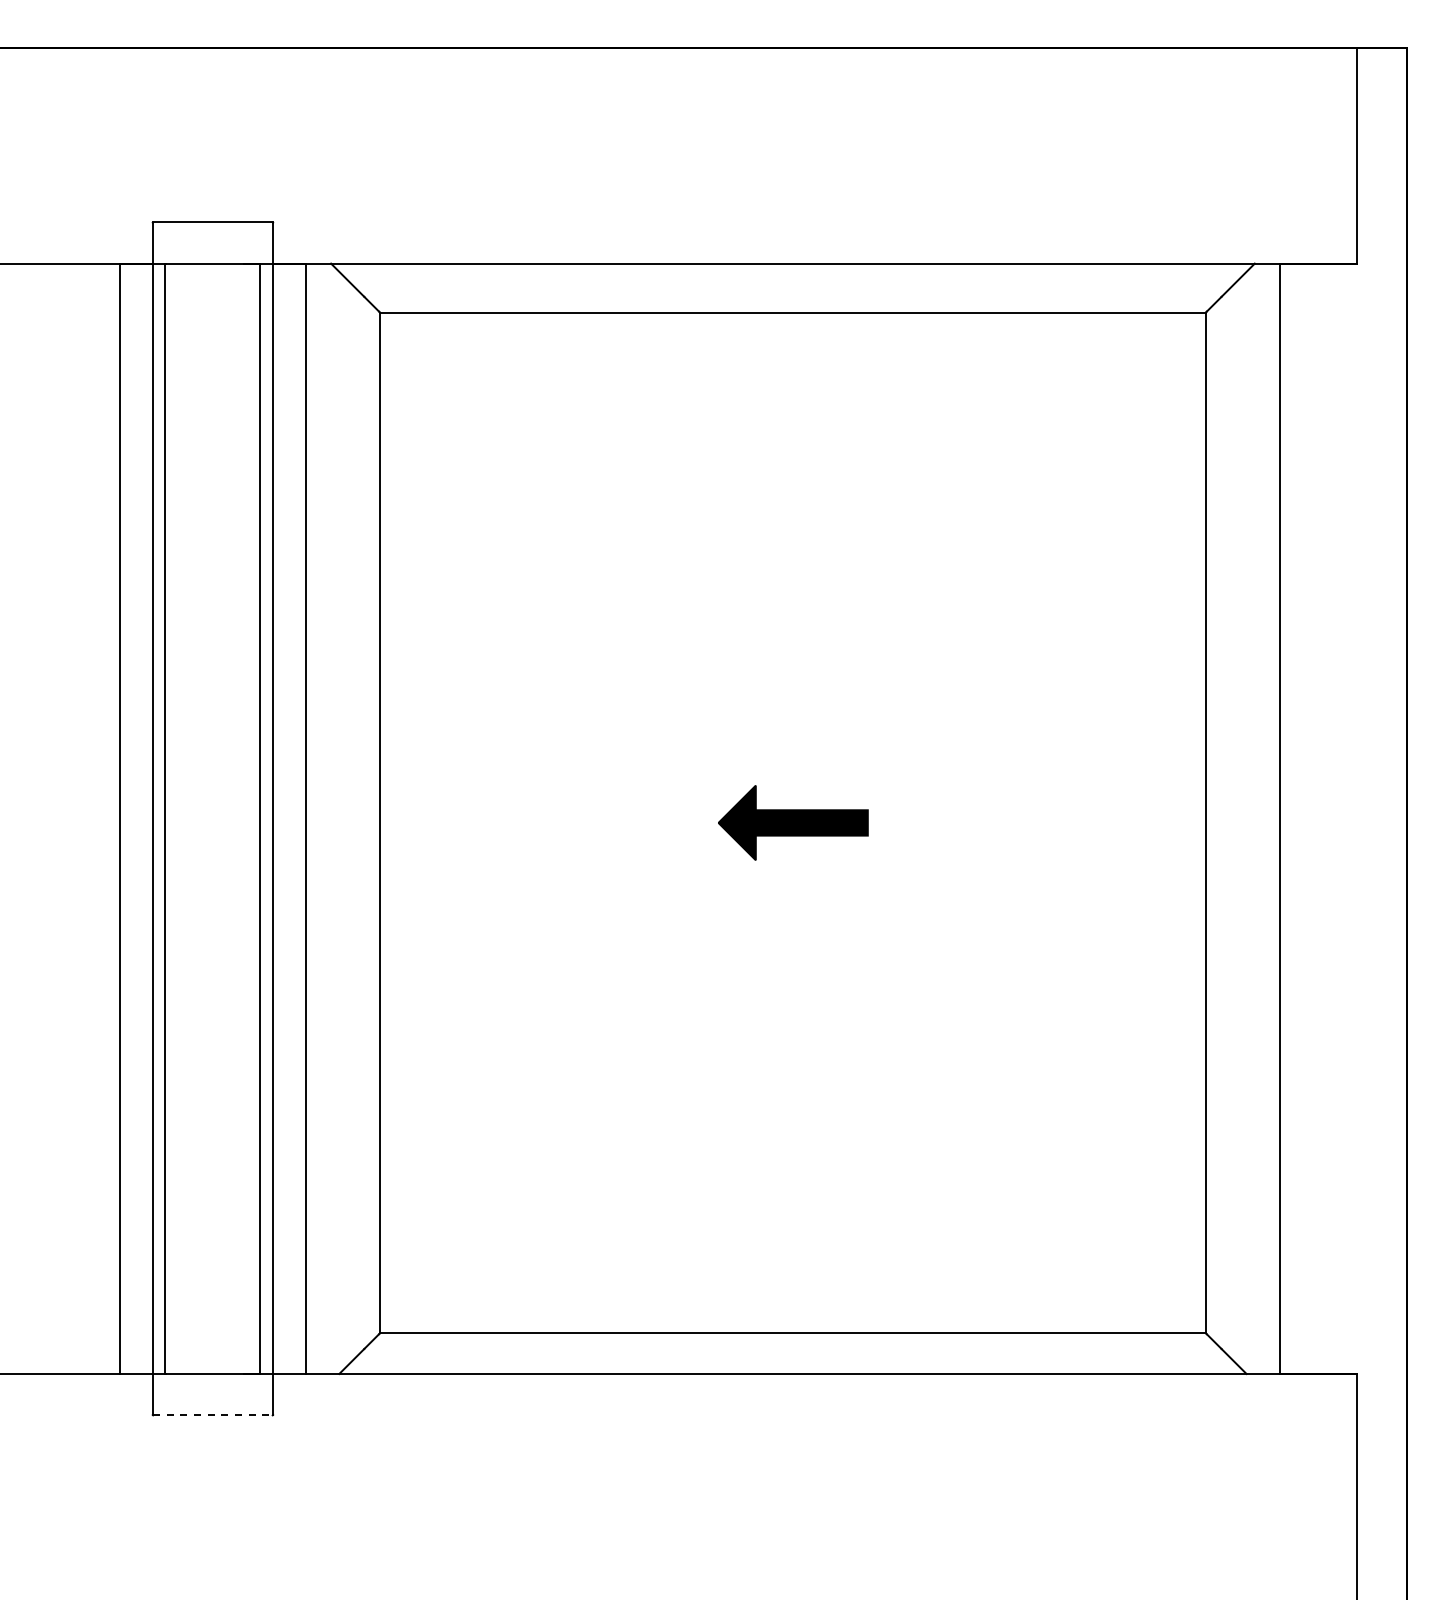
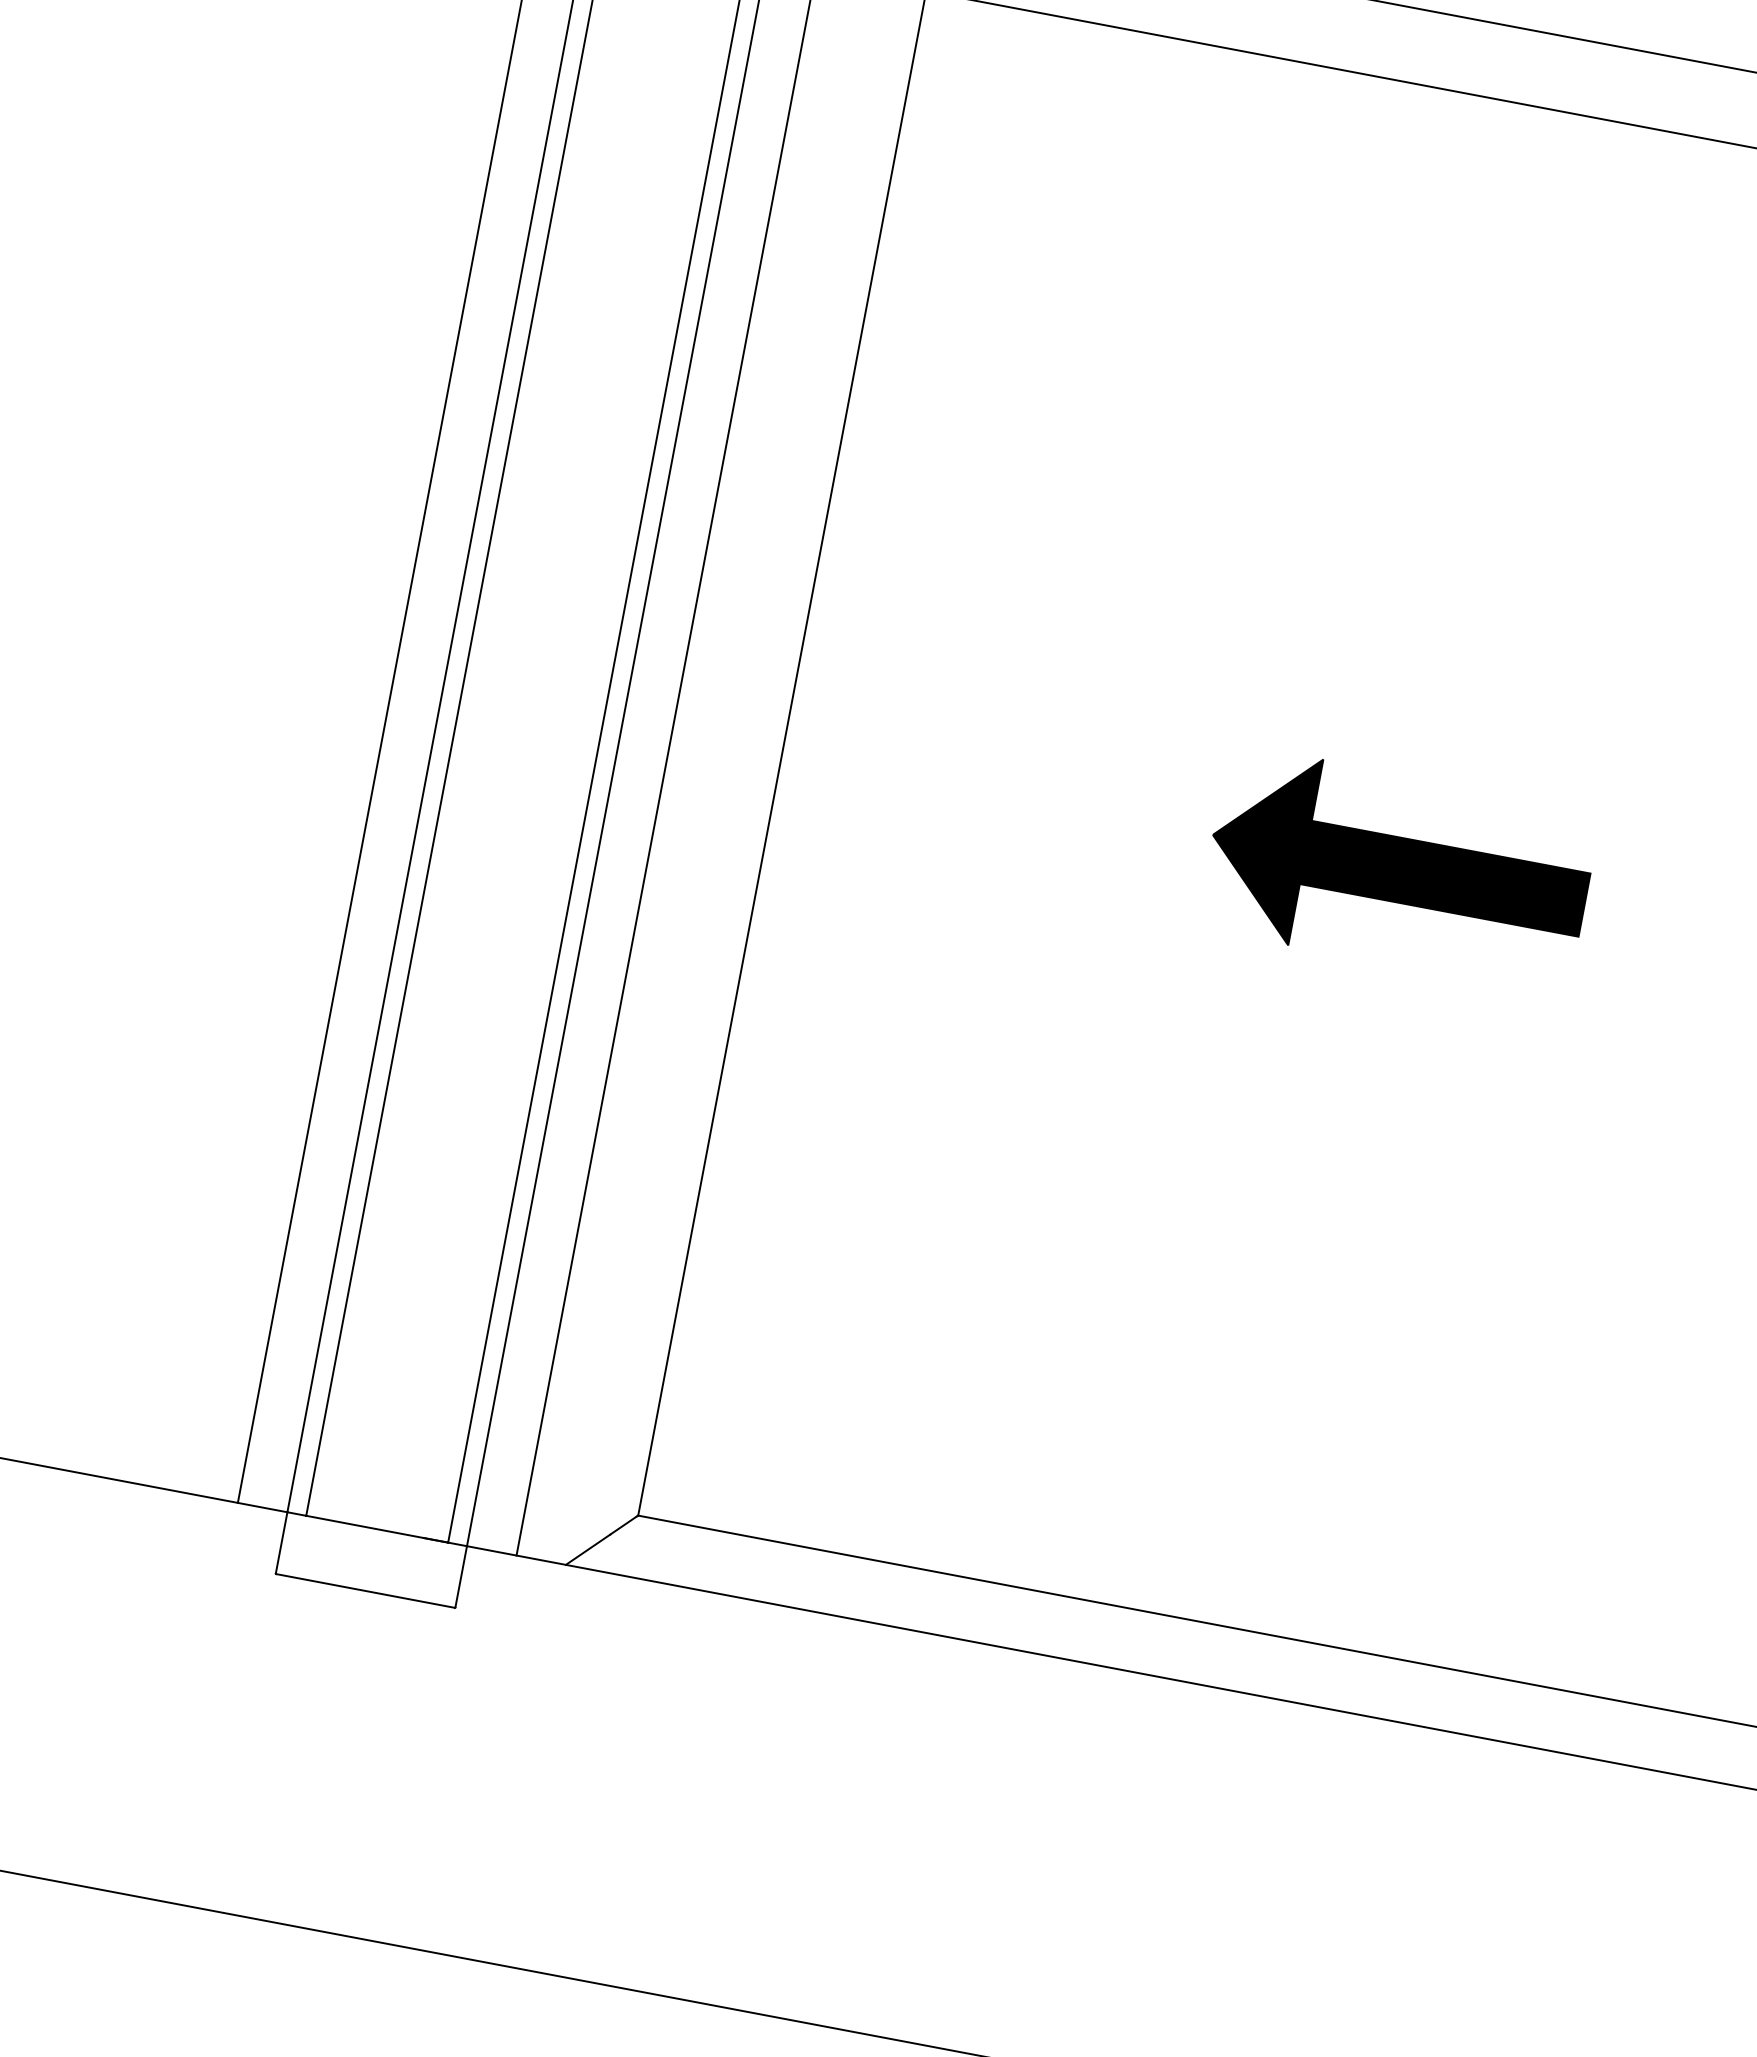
part: (793, 822) -> (1399, 869), size x1.67
line: (212, 1415) -> (364, 1591), dashed -> solid

